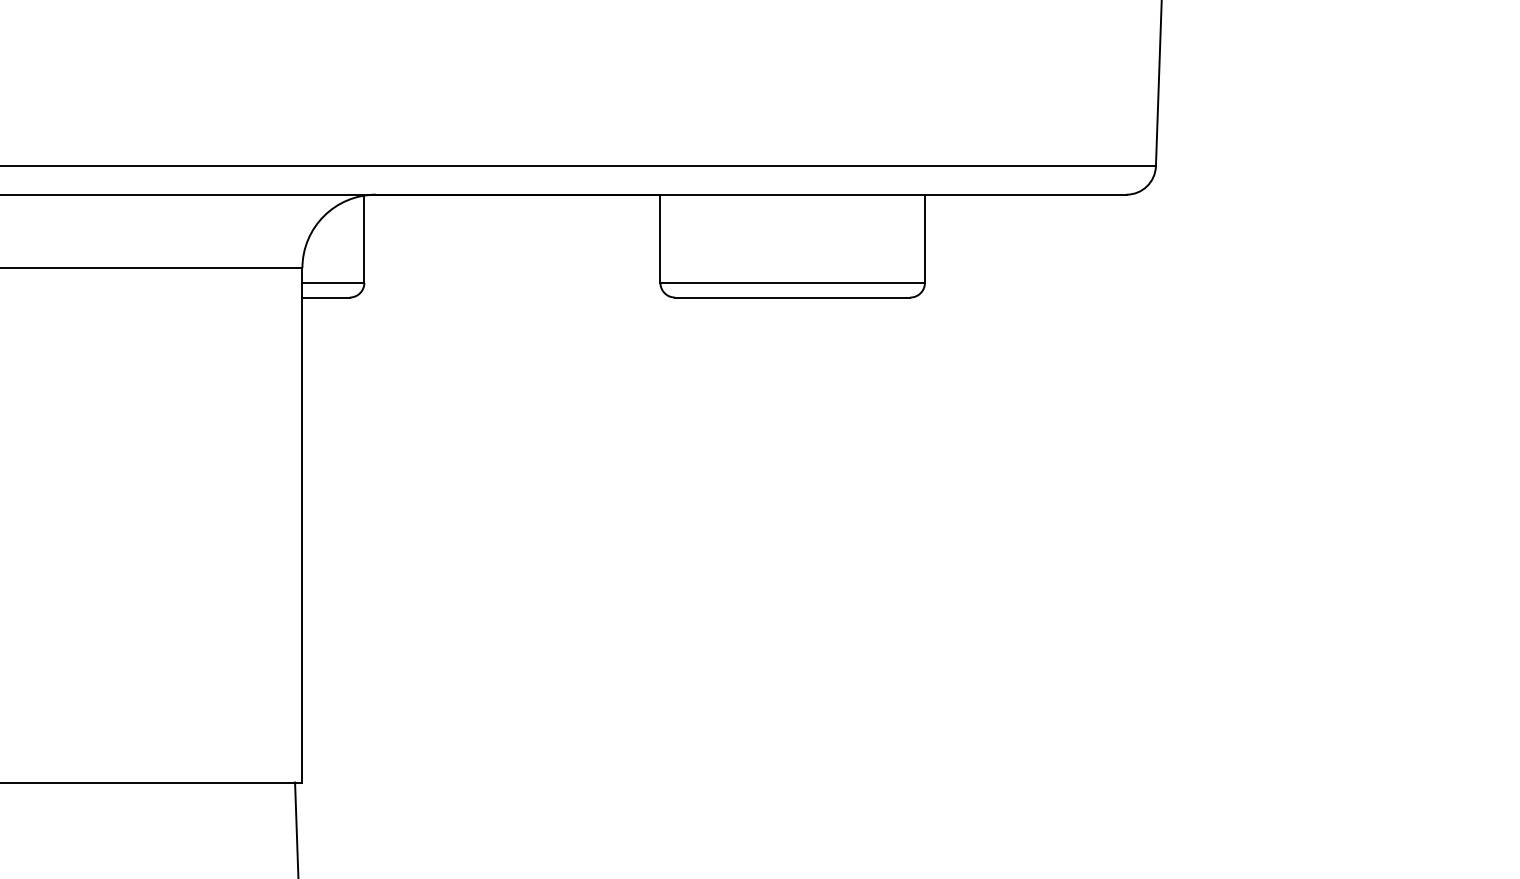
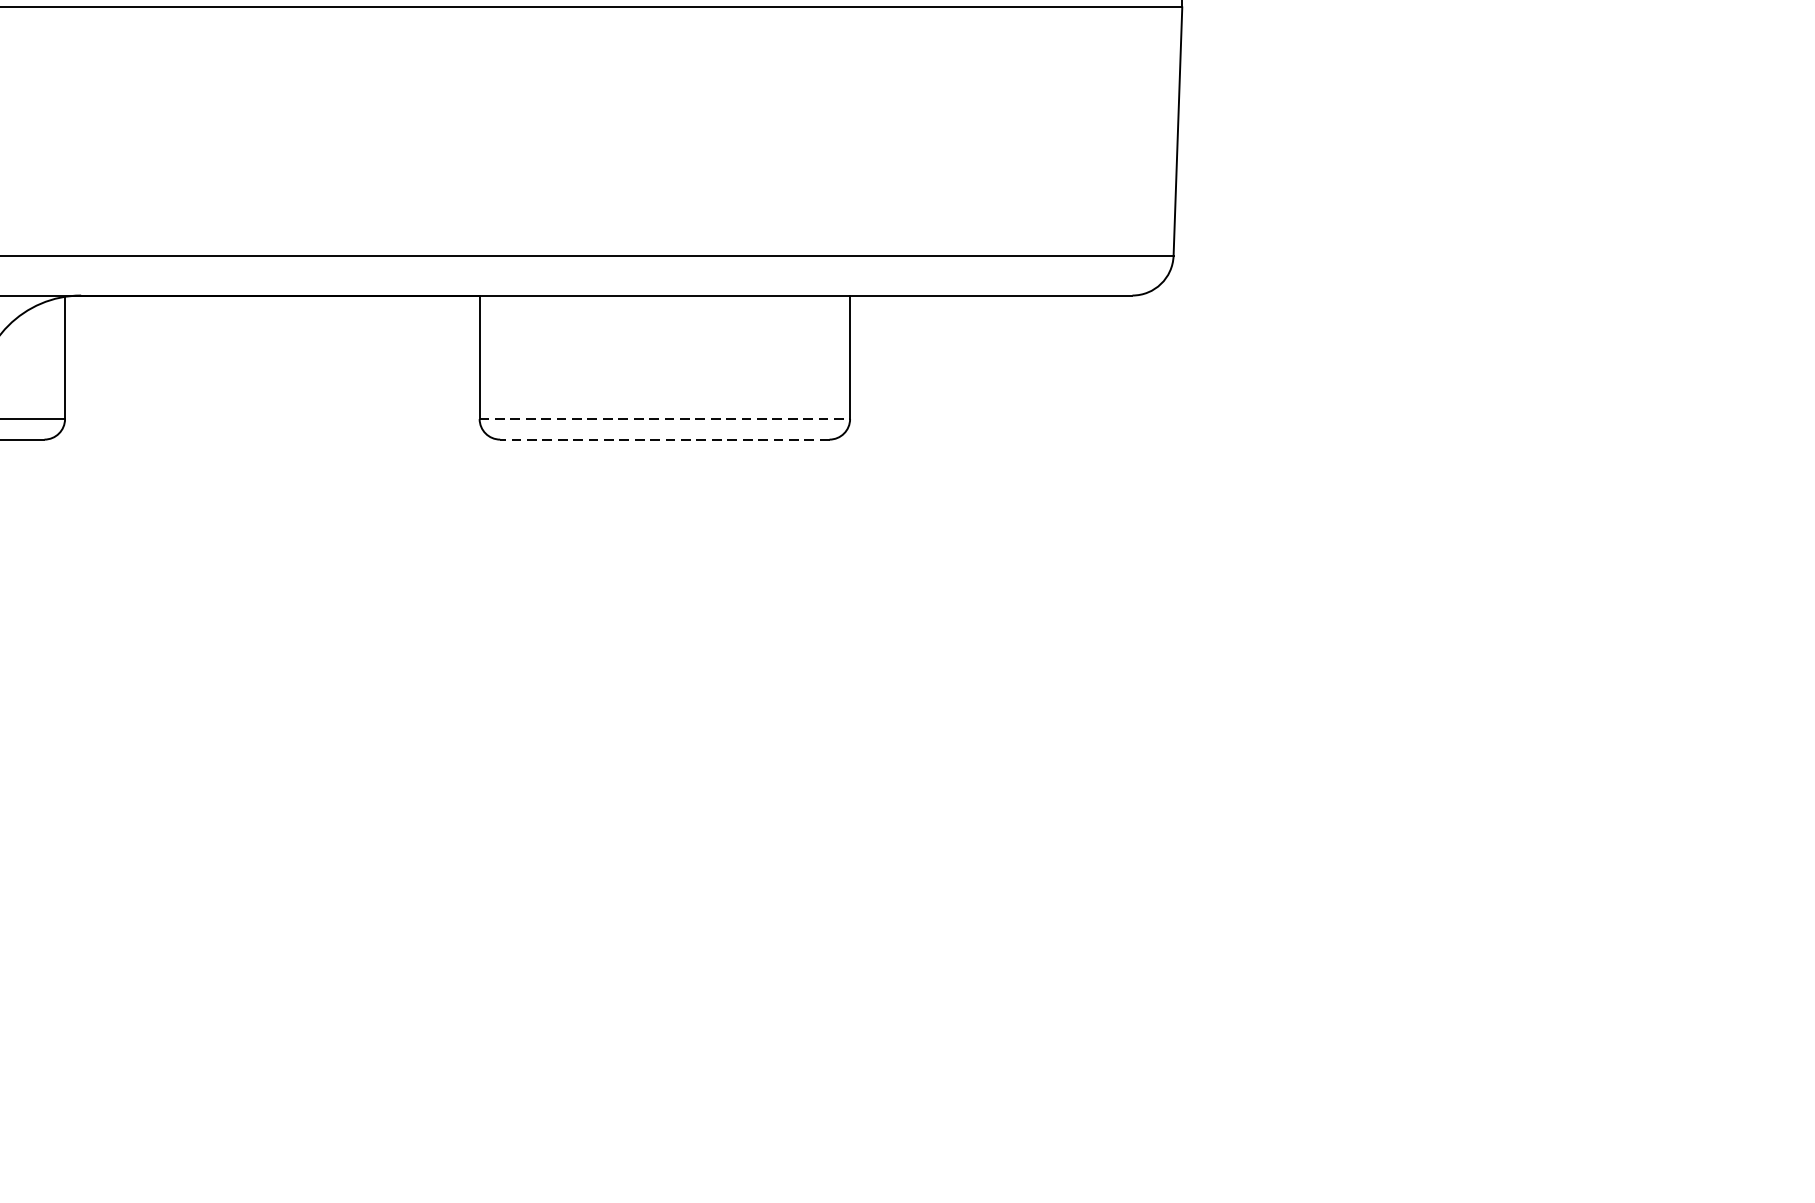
line: (793, 282) -> (666, 418), solid -> dashed
line: (792, 297) -> (664, 439), solid -> dashed

